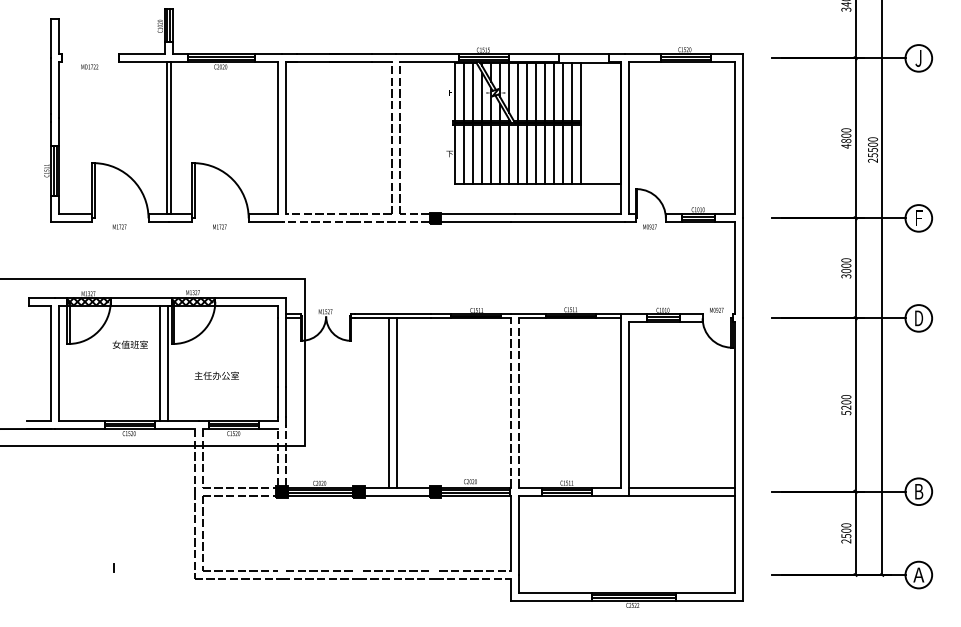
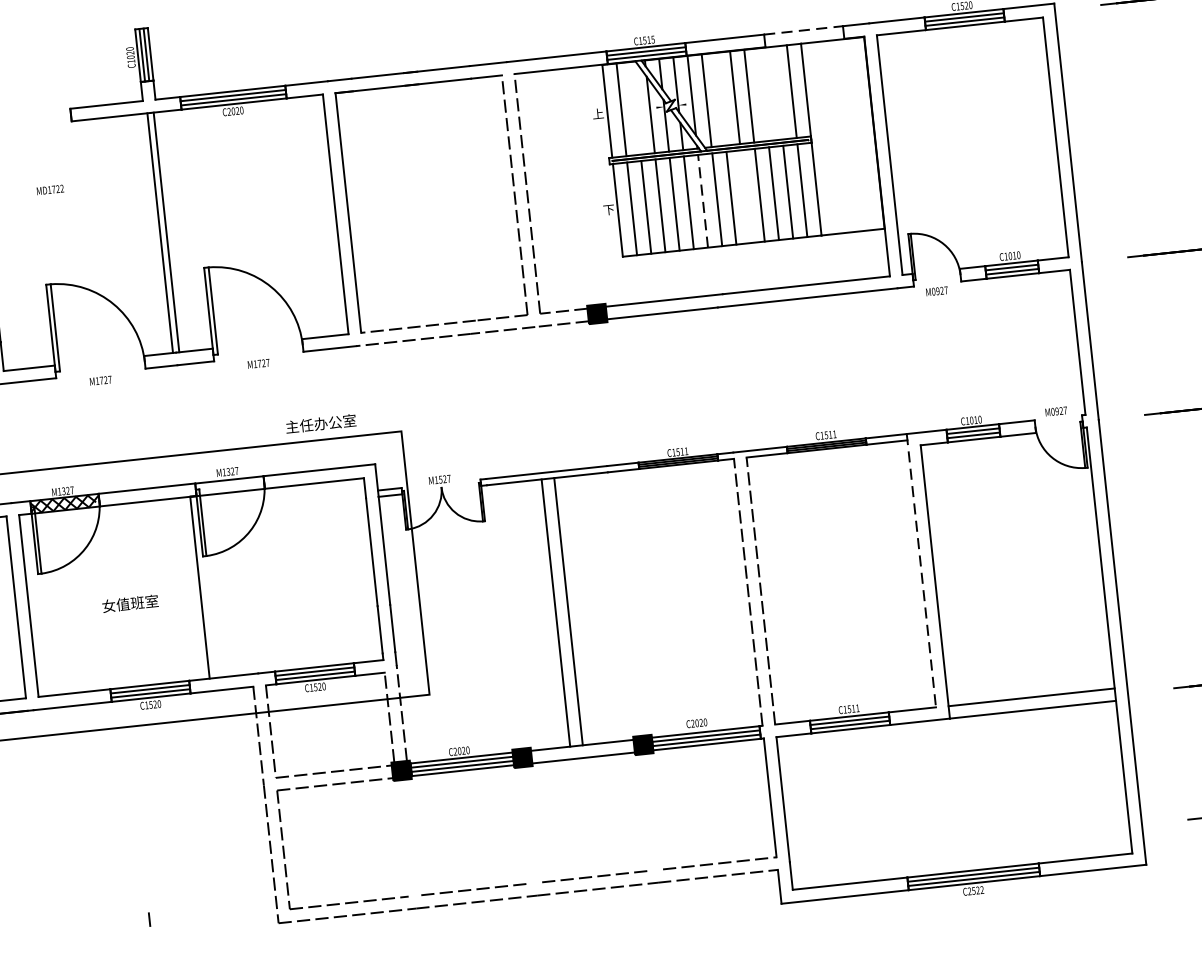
line: (584, 54) -> (804, 30), solid -> dashed
text: (89, 66) -> (49, 189), moved
line: (473, 91) -> (635, 107), removed
line: (527, 91) -> (721, 98), removed
line: (554, 91) -> (763, 93), removed
line: (563, 91) -> (777, 92), removed
line: (509, 154) -> (703, 200), solid -> dashed
line: (536, 154) -> (745, 196), removed
hatch: (193, 301) -> (229, 485), removed
text: (129, 344) -> (129, 603), moved
line: (159, 363) -> (186, 589), removed
text: (216, 375) -> (320, 423), moved
line: (621, 401) -> (921, 571), solid -> dashed

